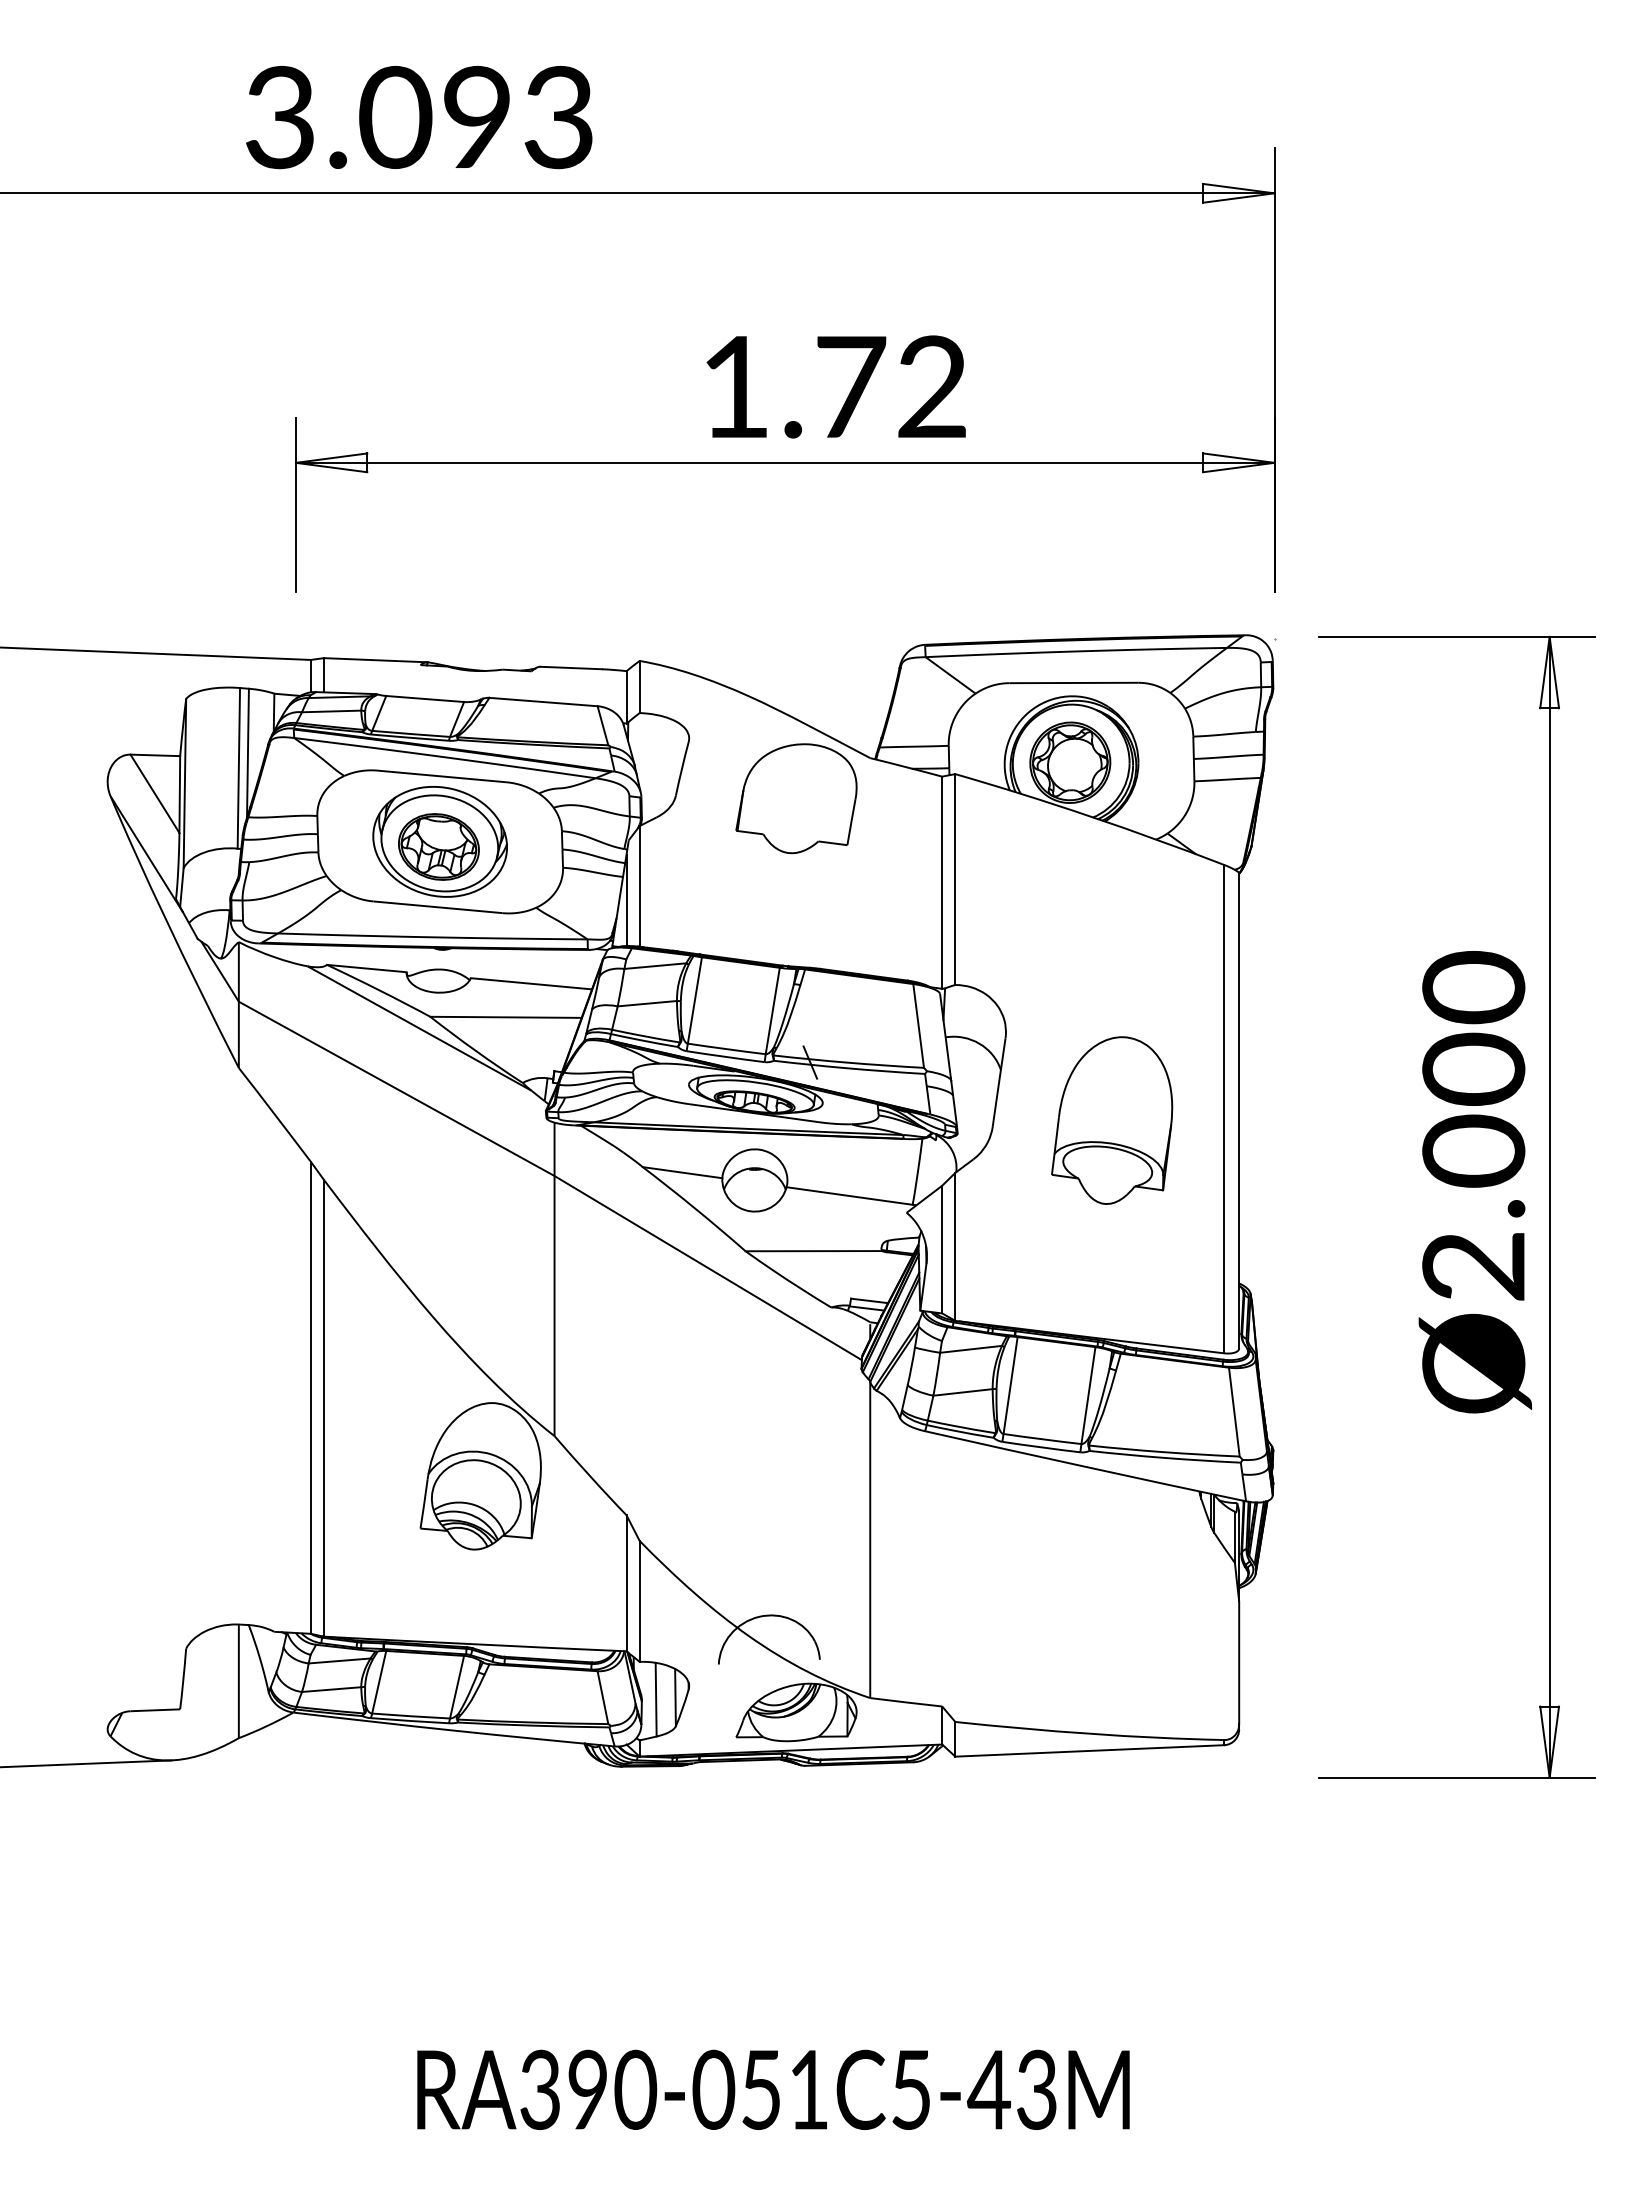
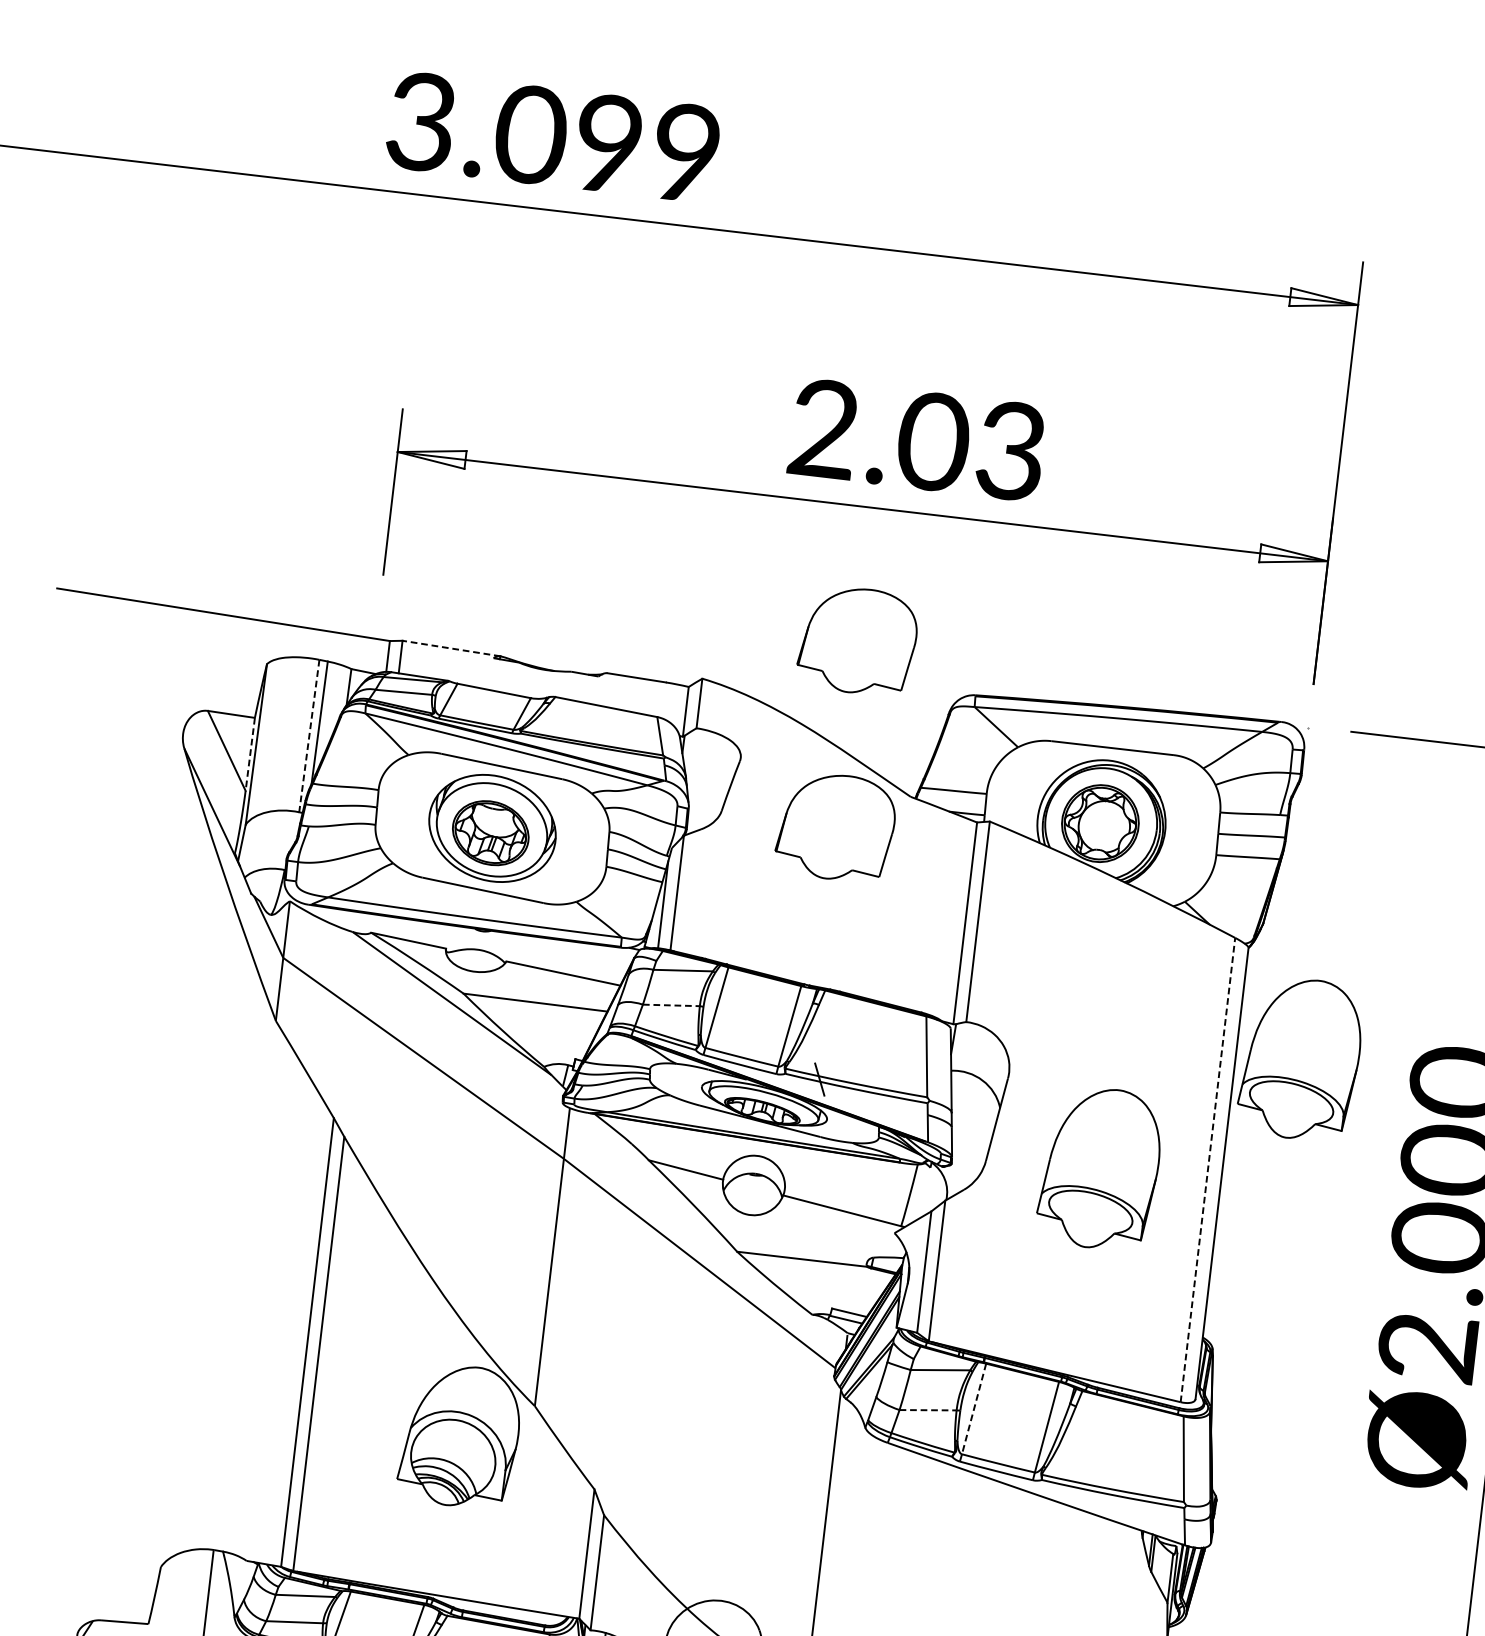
text: (558, 117) -> (685, 153), 3.093 -> 3.099
text: (833, 386) -> (917, 439), 1.72 -> 2.03
part: (796, 602) -> (857, 640), added
line: (375, 660) -> (451, 648), solid -> dashed
line: (238, 768) -> (308, 736), solid -> dashed
line: (179, 795) -> (249, 755), solid -> dashed
part: (1307, 982) -> (1301, 1058), added
line: (647, 1003) -> (671, 1005), solid -> dashed
line: (1224, 1108) -> (1208, 1169), solid -> dashed
line: (1010, 1385) -> (973, 1408), solid -> dashed
line: (963, 1392) -> (928, 1410), solid -> dashed

